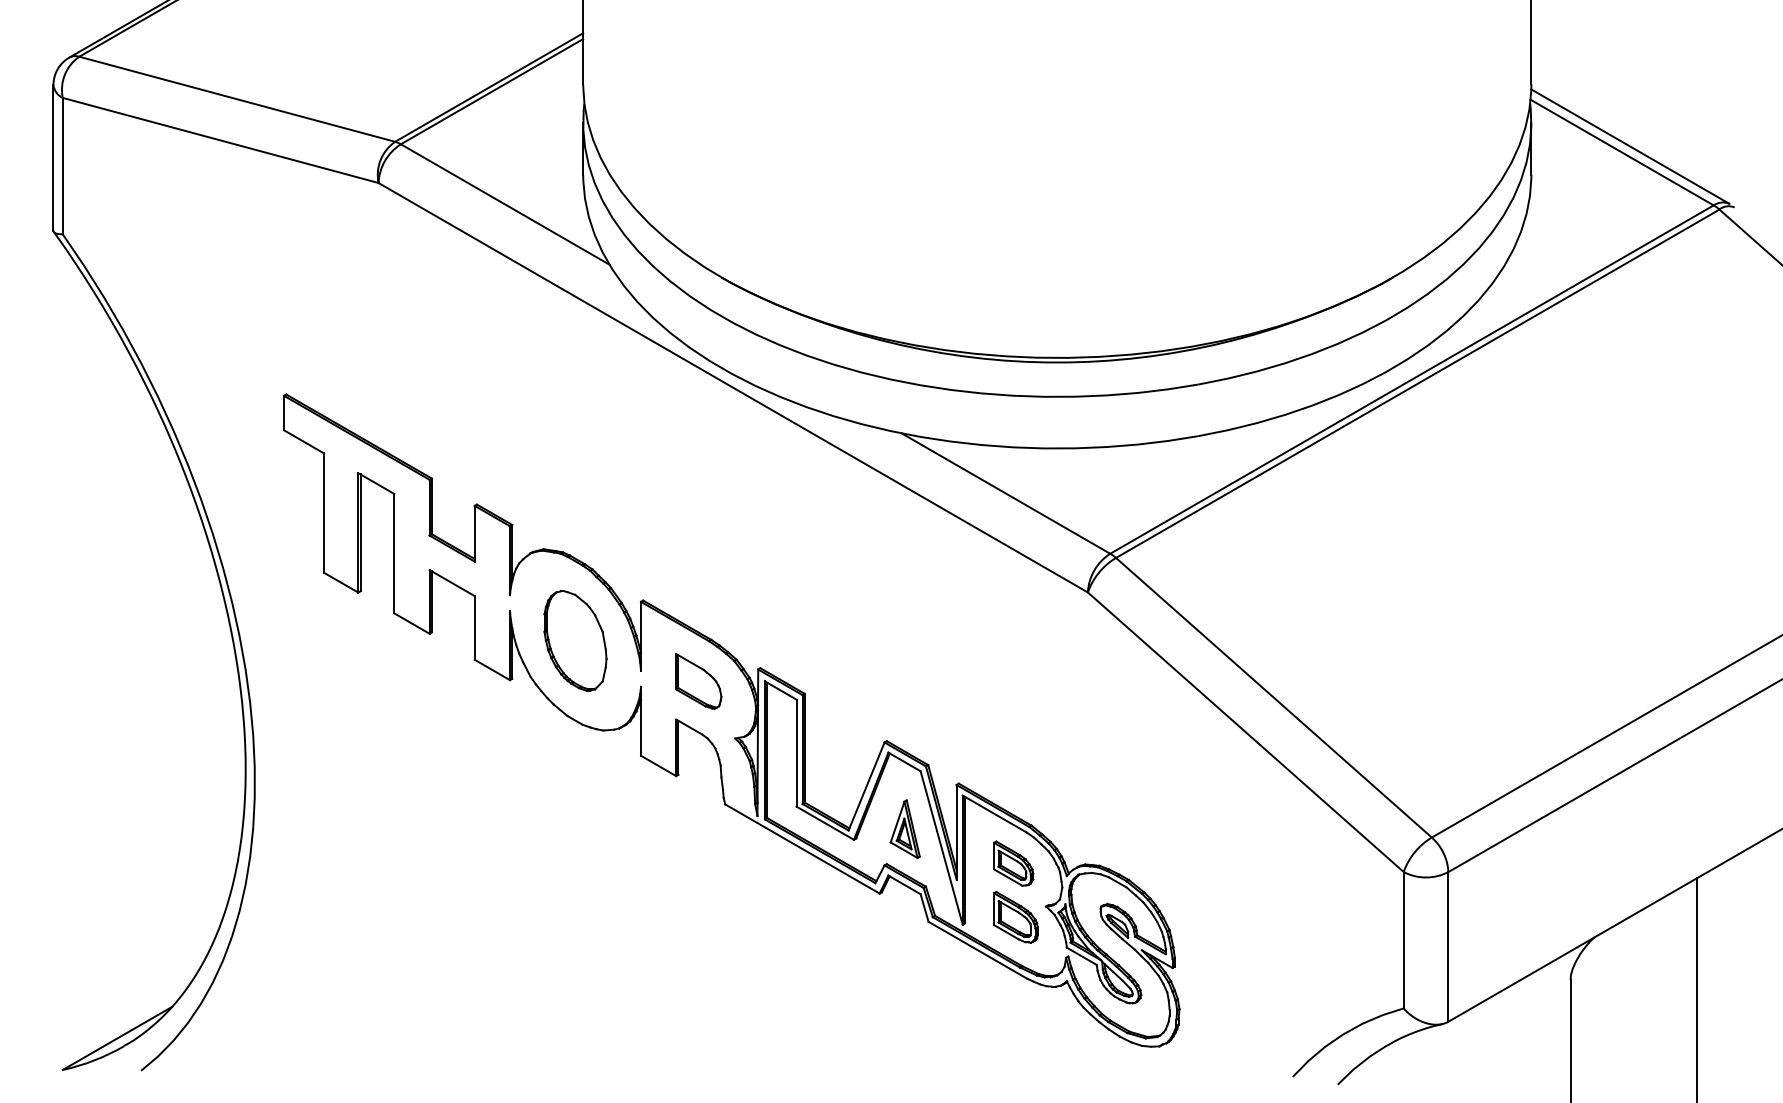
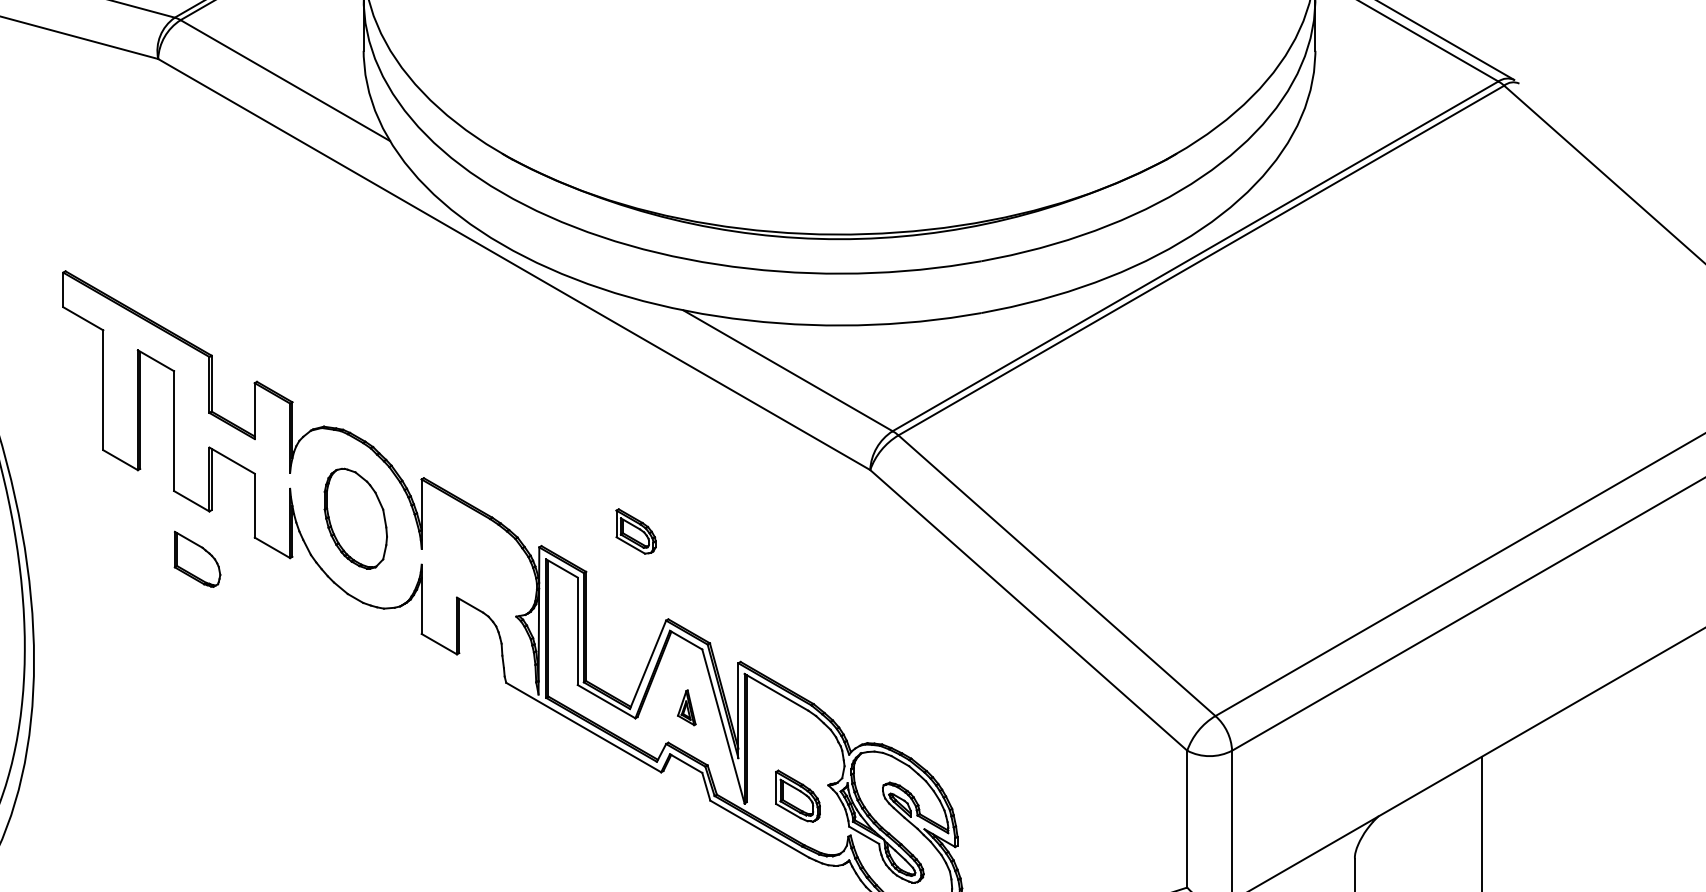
part: (698, 681) -> (197, 559), moved
part: (904, 829) -> (686, 707), size x0.6
part: (1013, 863) -> (635, 531), moved

